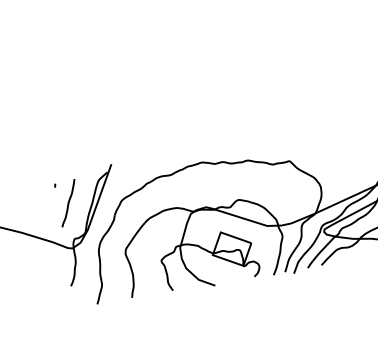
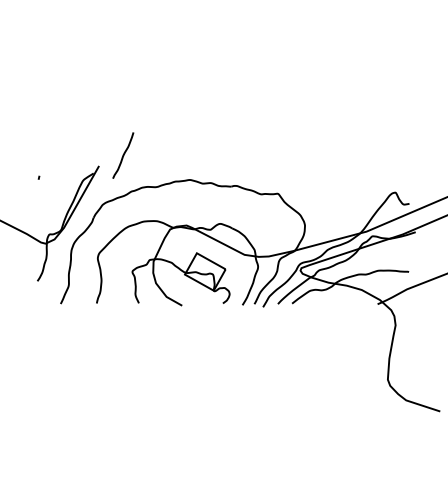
curve: (68, 203) -> (123, 155), moved

